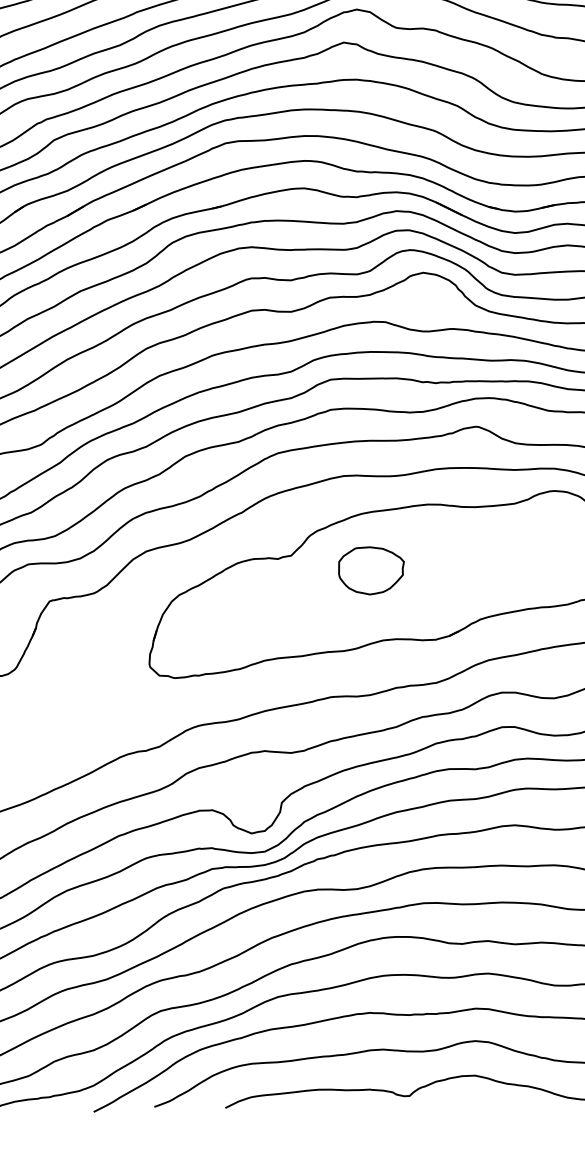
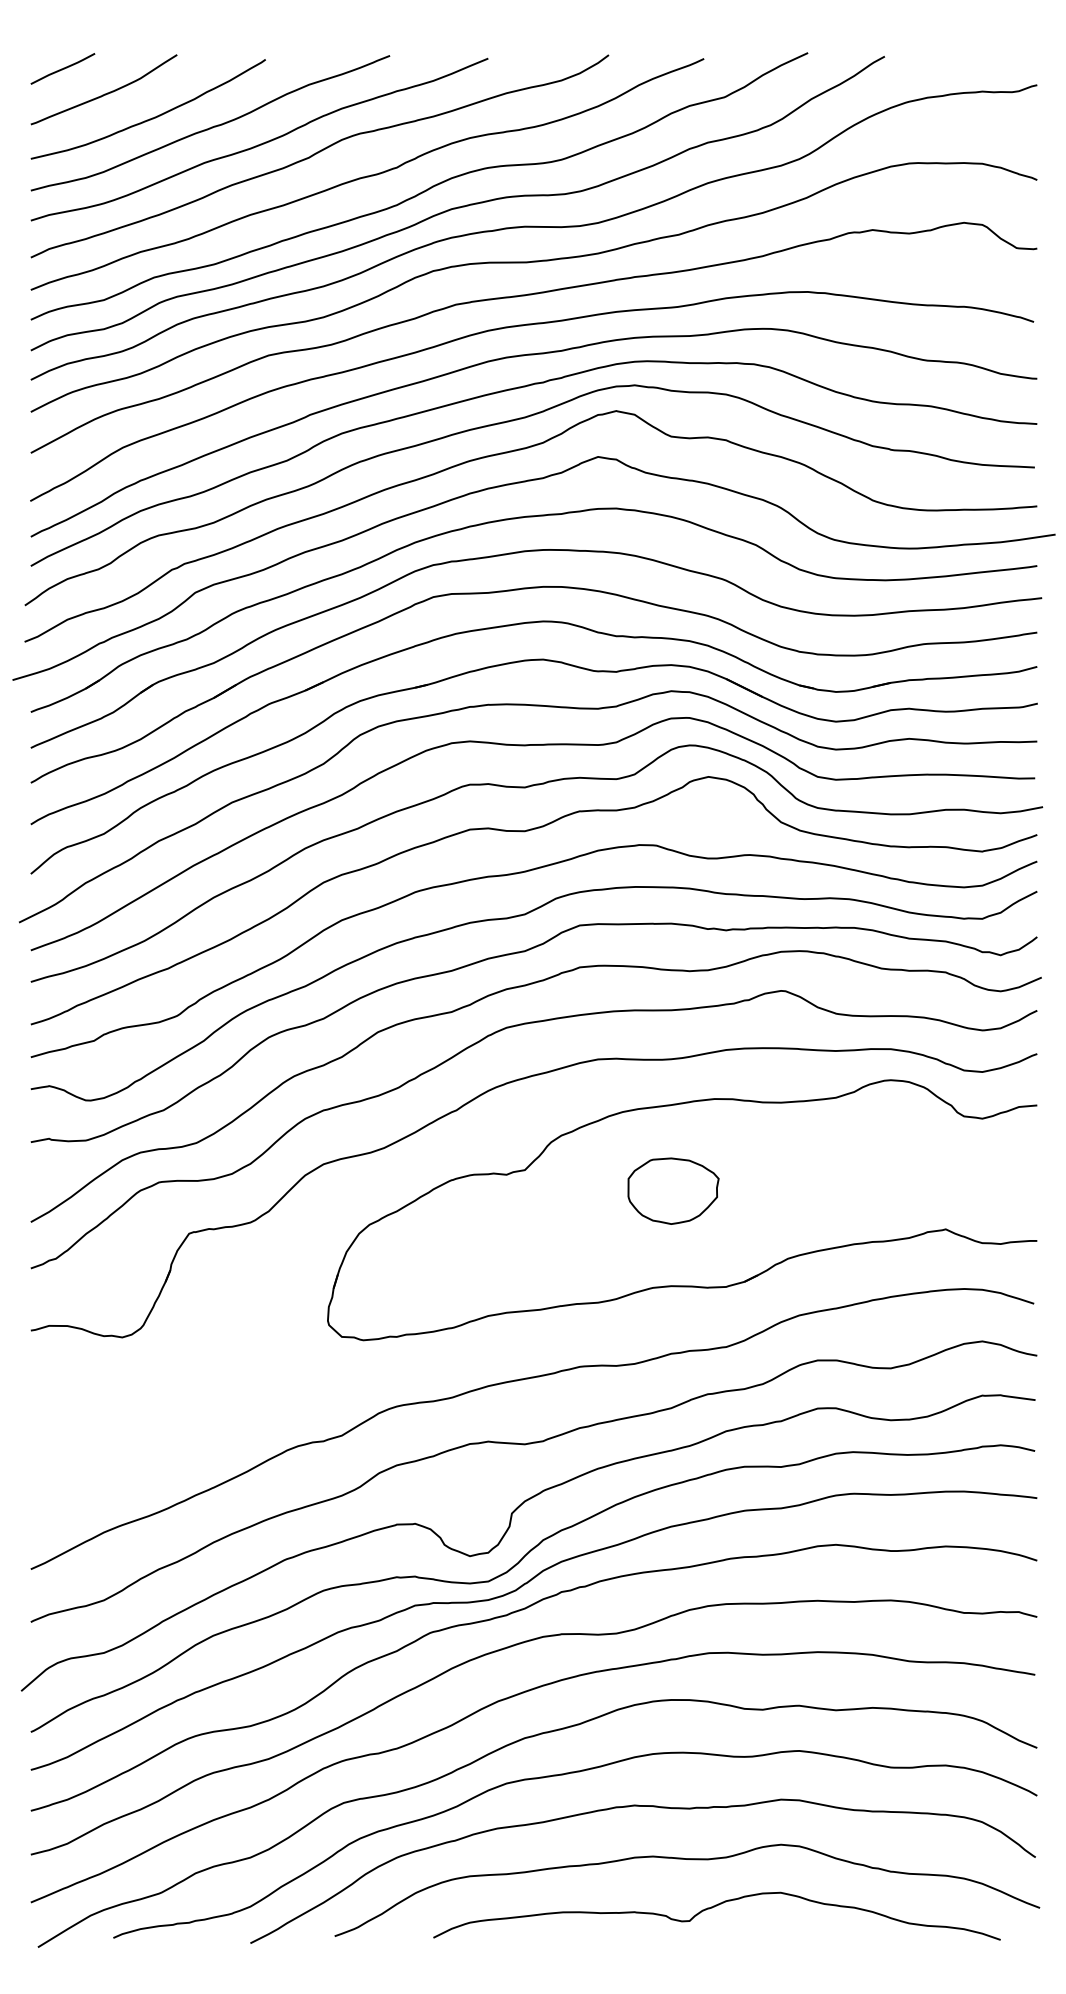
part: (371, 570) -> (673, 1190), moved

